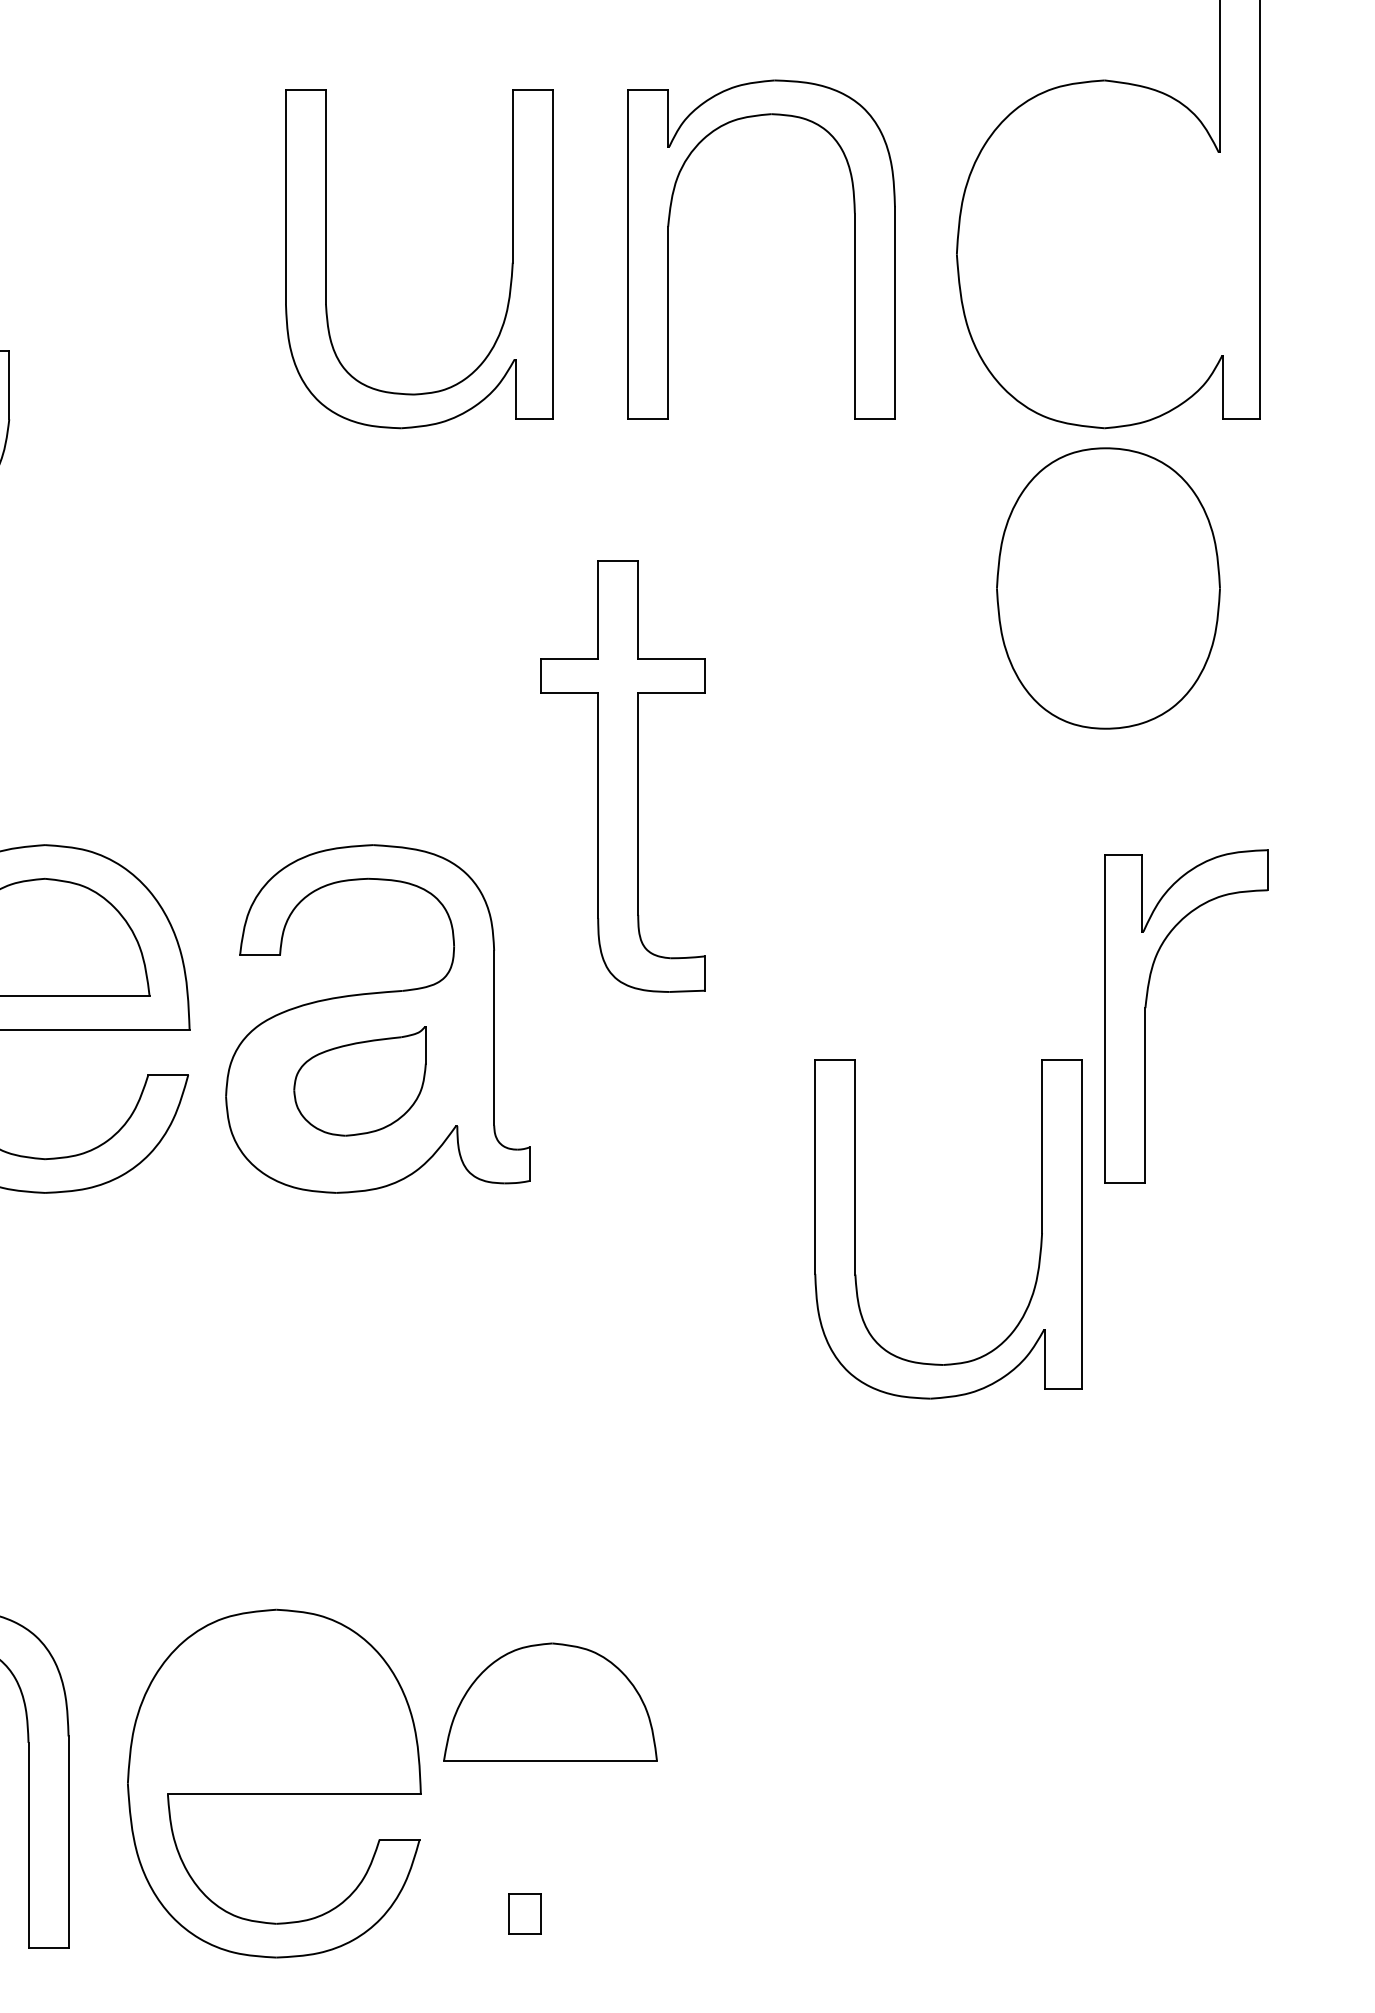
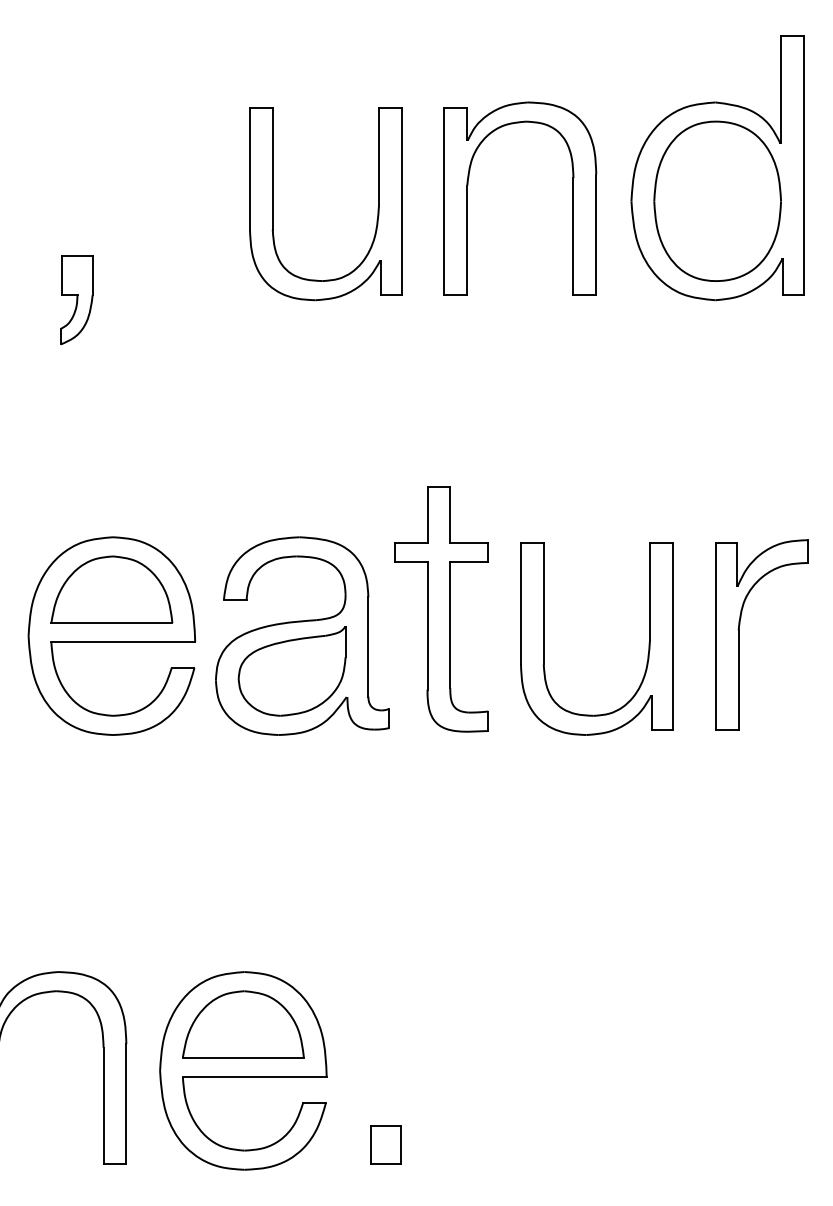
part: (1108, 586) -> (717, 200), moved
part: (622, 776) -> (441, 609), moved
part: (358, 1081) -> (291, 671), size x1.43
part: (856, 1228) -> (544, 638), moved
part: (550, 1702) -> (243, 1024), moved
part: (524, 1913) -> (385, 1144), size x1.67

